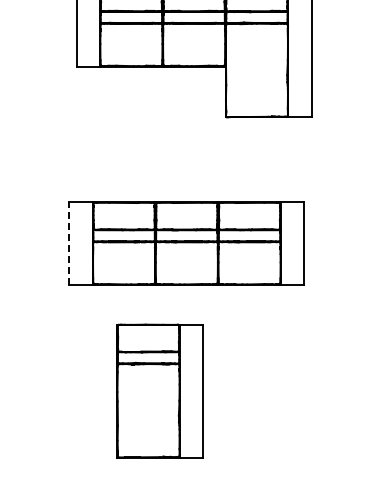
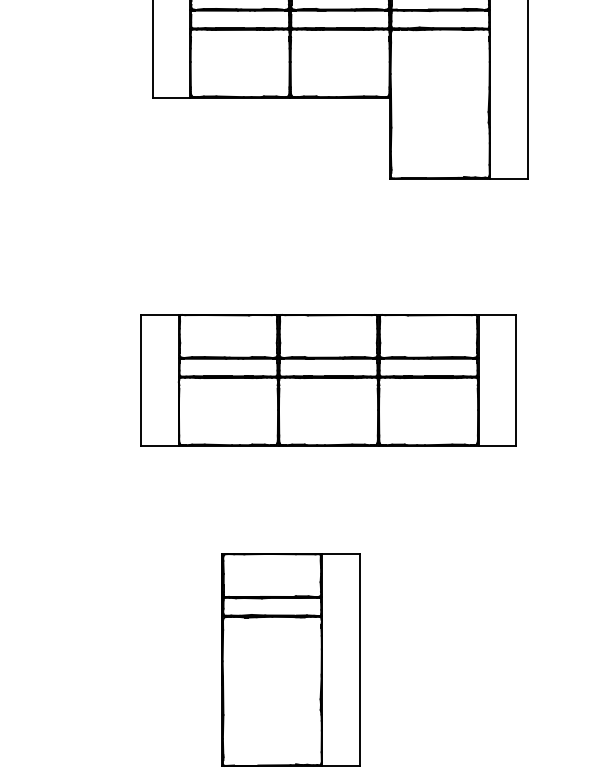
line: (69, 243) -> (141, 379), dashed -> solid
part: (159, 390) -> (289, 658), moved

